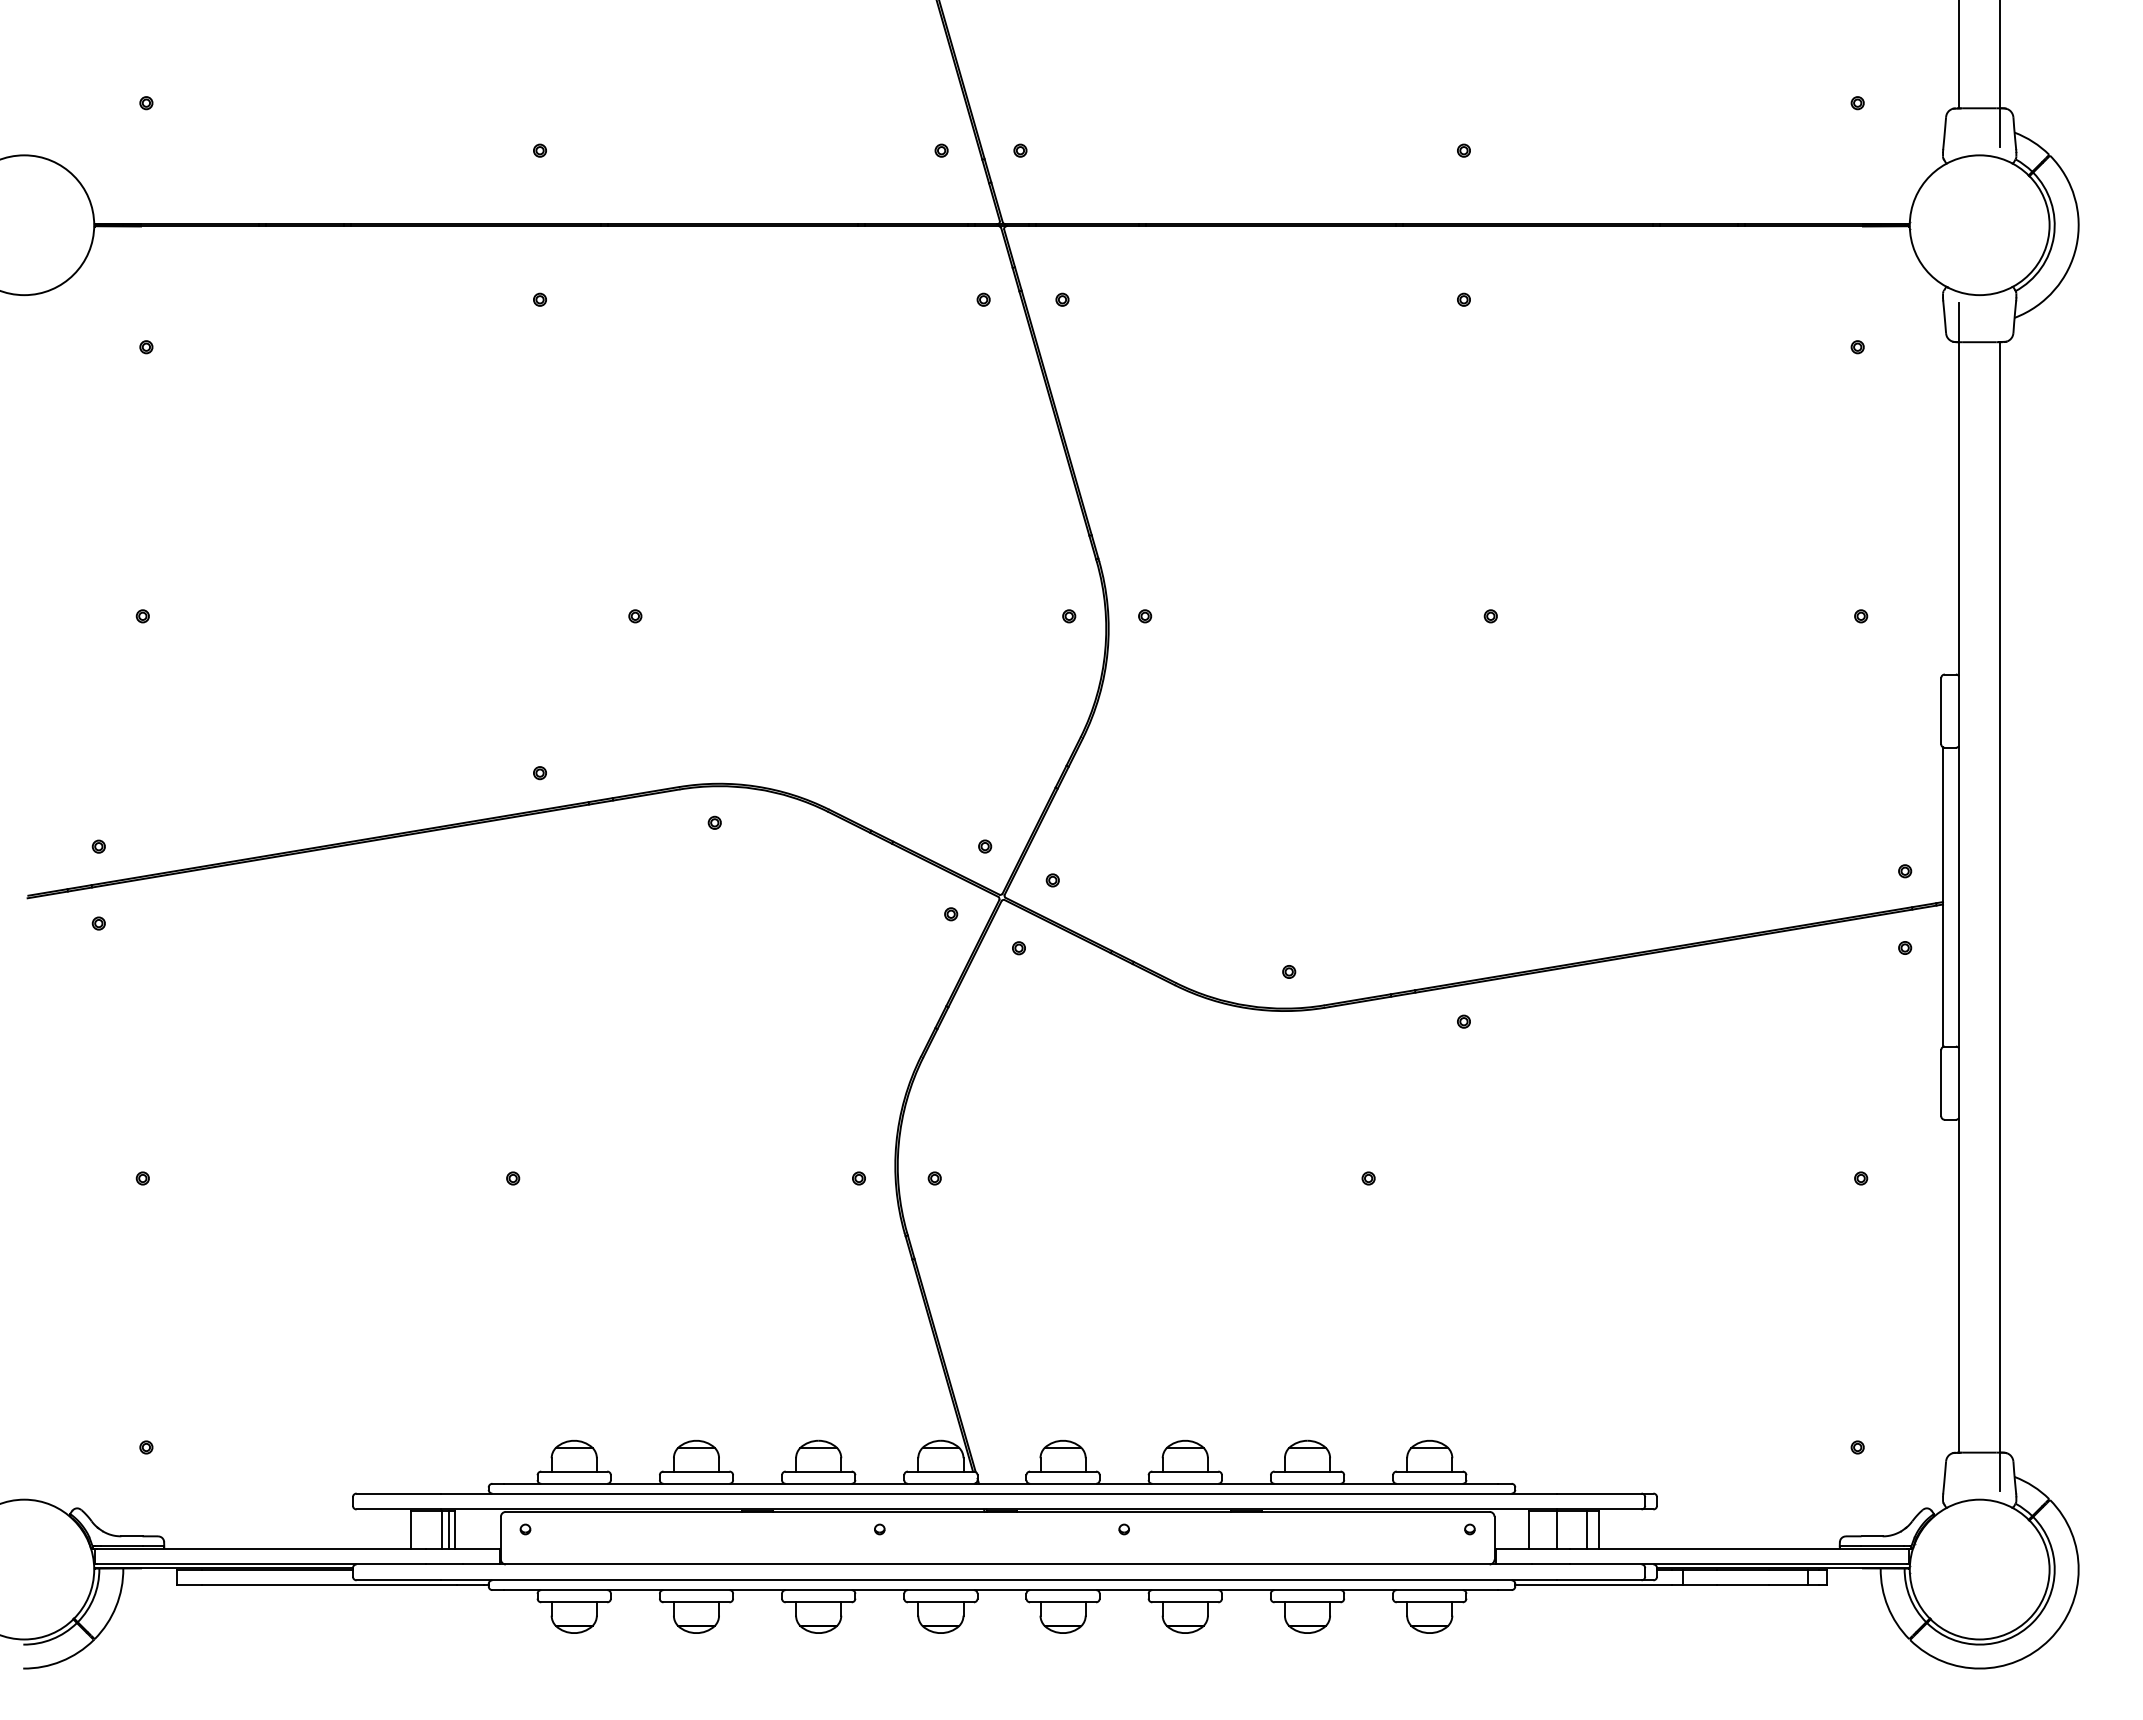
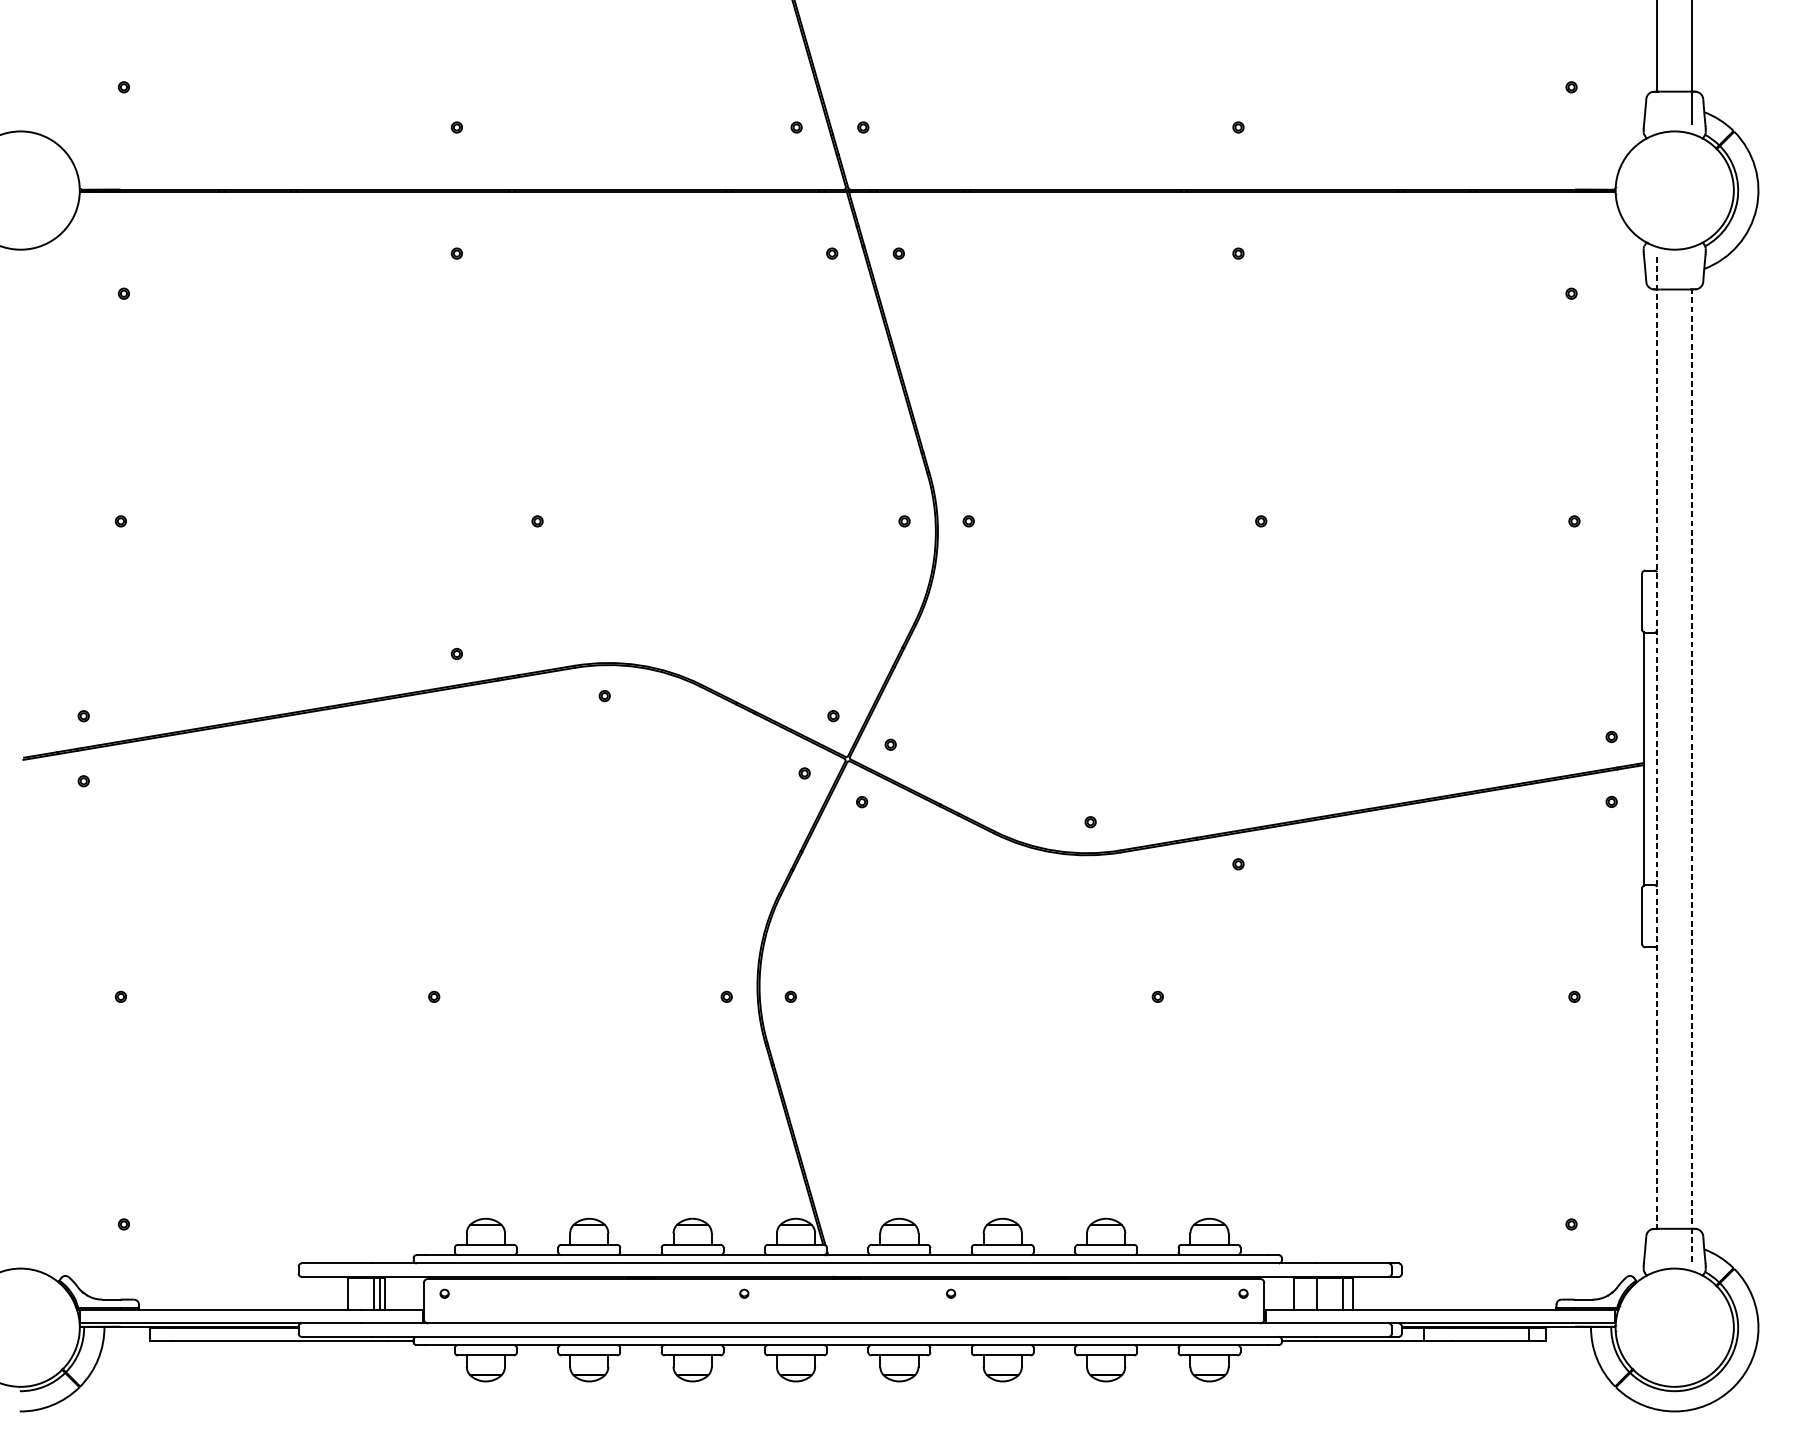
line: (1959, 878) -> (1657, 743), solid -> dashed
line: (2000, 916) -> (1692, 775), solid -> dashed

